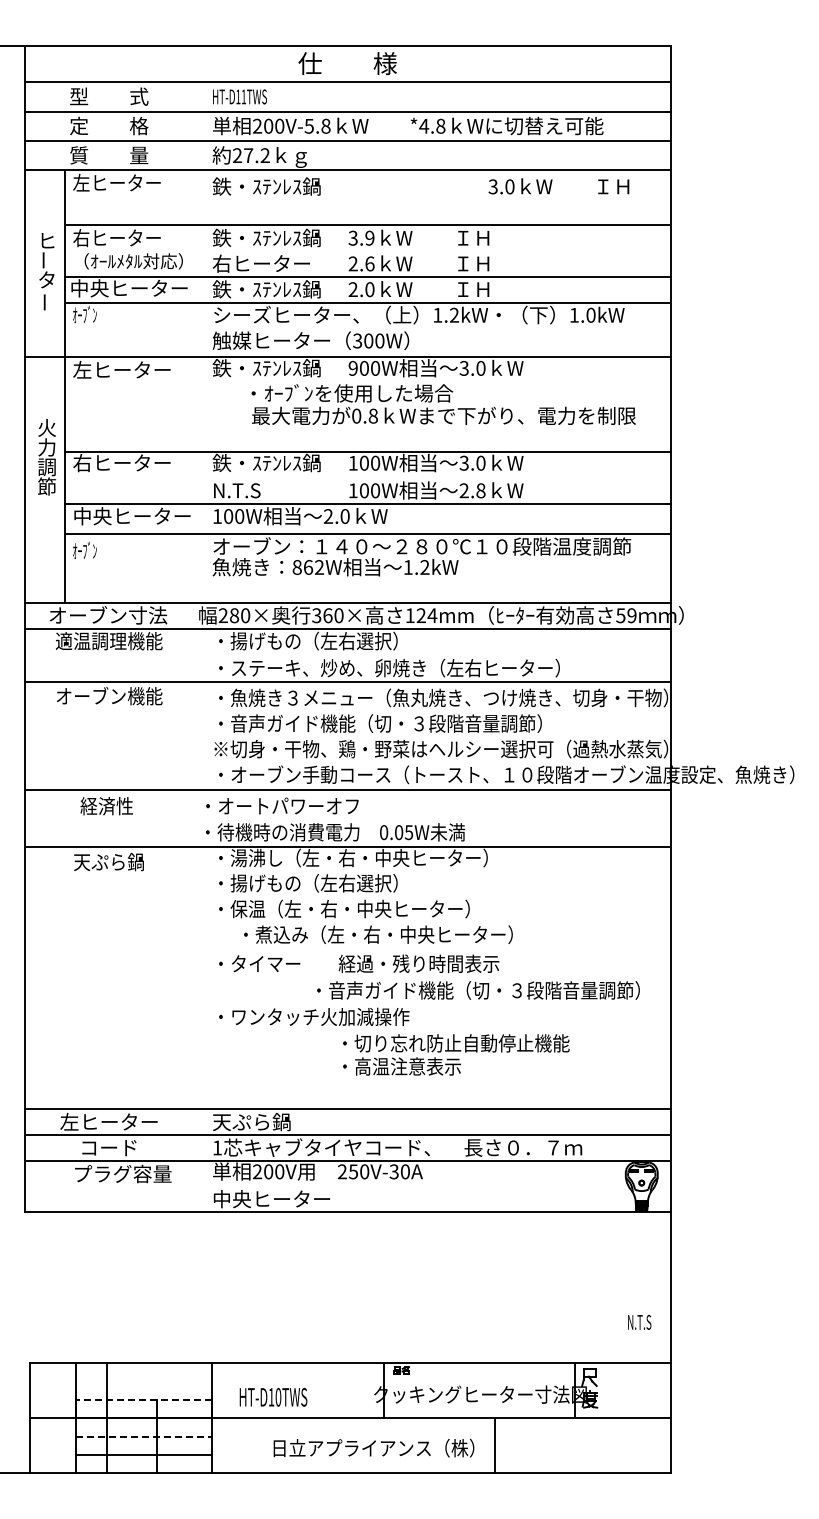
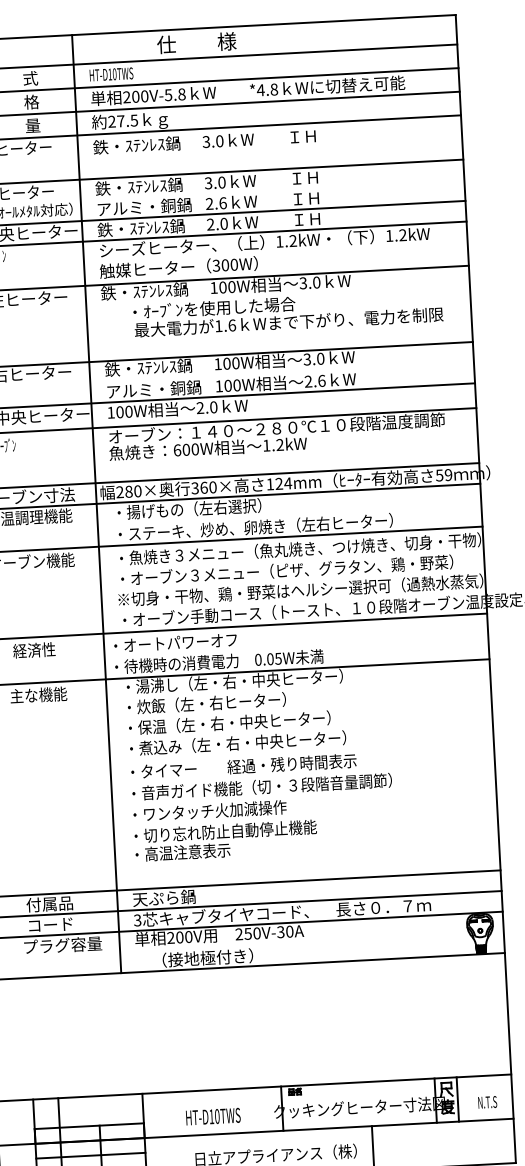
text: (243, 96) -> (114, 73), HT-D11TWS -> HT-D10TWS
text: (264, 155) -> (133, 120), 27.2 -> 27.5
text: (558, 186) -> (258, 138), moved
text: (369, 237) -> (221, 182), 3.9 -> 3.0
text: (271, 263) -> (143, 207), 右ヒーター -> アルミ・銅鍋
text: (590, 314) -> (402, 234), 1.0kW -> 1.2kW
text: (352, 367) -> (213, 287), 900W -> 100W
text: (365, 415) -> (225, 325), 0.8 -> 1.6
text: (272, 490) -> (154, 389), N.T.S -> アルミ・銅鍋
text: (480, 490) -> (321, 380), 2.8 -> 2.6
text: (308, 567) -> (186, 449), 862W -> 600W
line: (193, 628) -> (96, 503), added
text: (431, 723) -> (291, 570), ・音声ガイド機能（切・３段階音量調節） -> ・オーブン３メニュー（ピザ、グラタン、鶏・野菜）
text: (109, 861) -> (38, 694), 天ぷら鍋 -> 主な機能
text: (322, 883) -> (211, 703), ・揚げもの（左右選択） -> ・炊飯（左・右ヒーター）
text: (378, 934) -> (238, 743), moved
text: (478, 990) -> (262, 786), moved
text: (456, 1054) -> (226, 840), moved
text: (108, 1121) -> (49, 903), 左ヒーター -> 付属品
text: (216, 1147) -> (136, 920), 1 -> 3
text: (285, 1198) -> (194, 958), 中央ヒーター -> （接地極付き）
text: (639, 1322) -> (487, 1102), moved
line: (602, 1390) -> (457, 1099), added
text: (273, 1396) -> (213, 1116), moved
line: (144, 1400) -> (89, 1126), dashed -> solid
line: (144, 1436) -> (91, 1155), dashed -> solid

